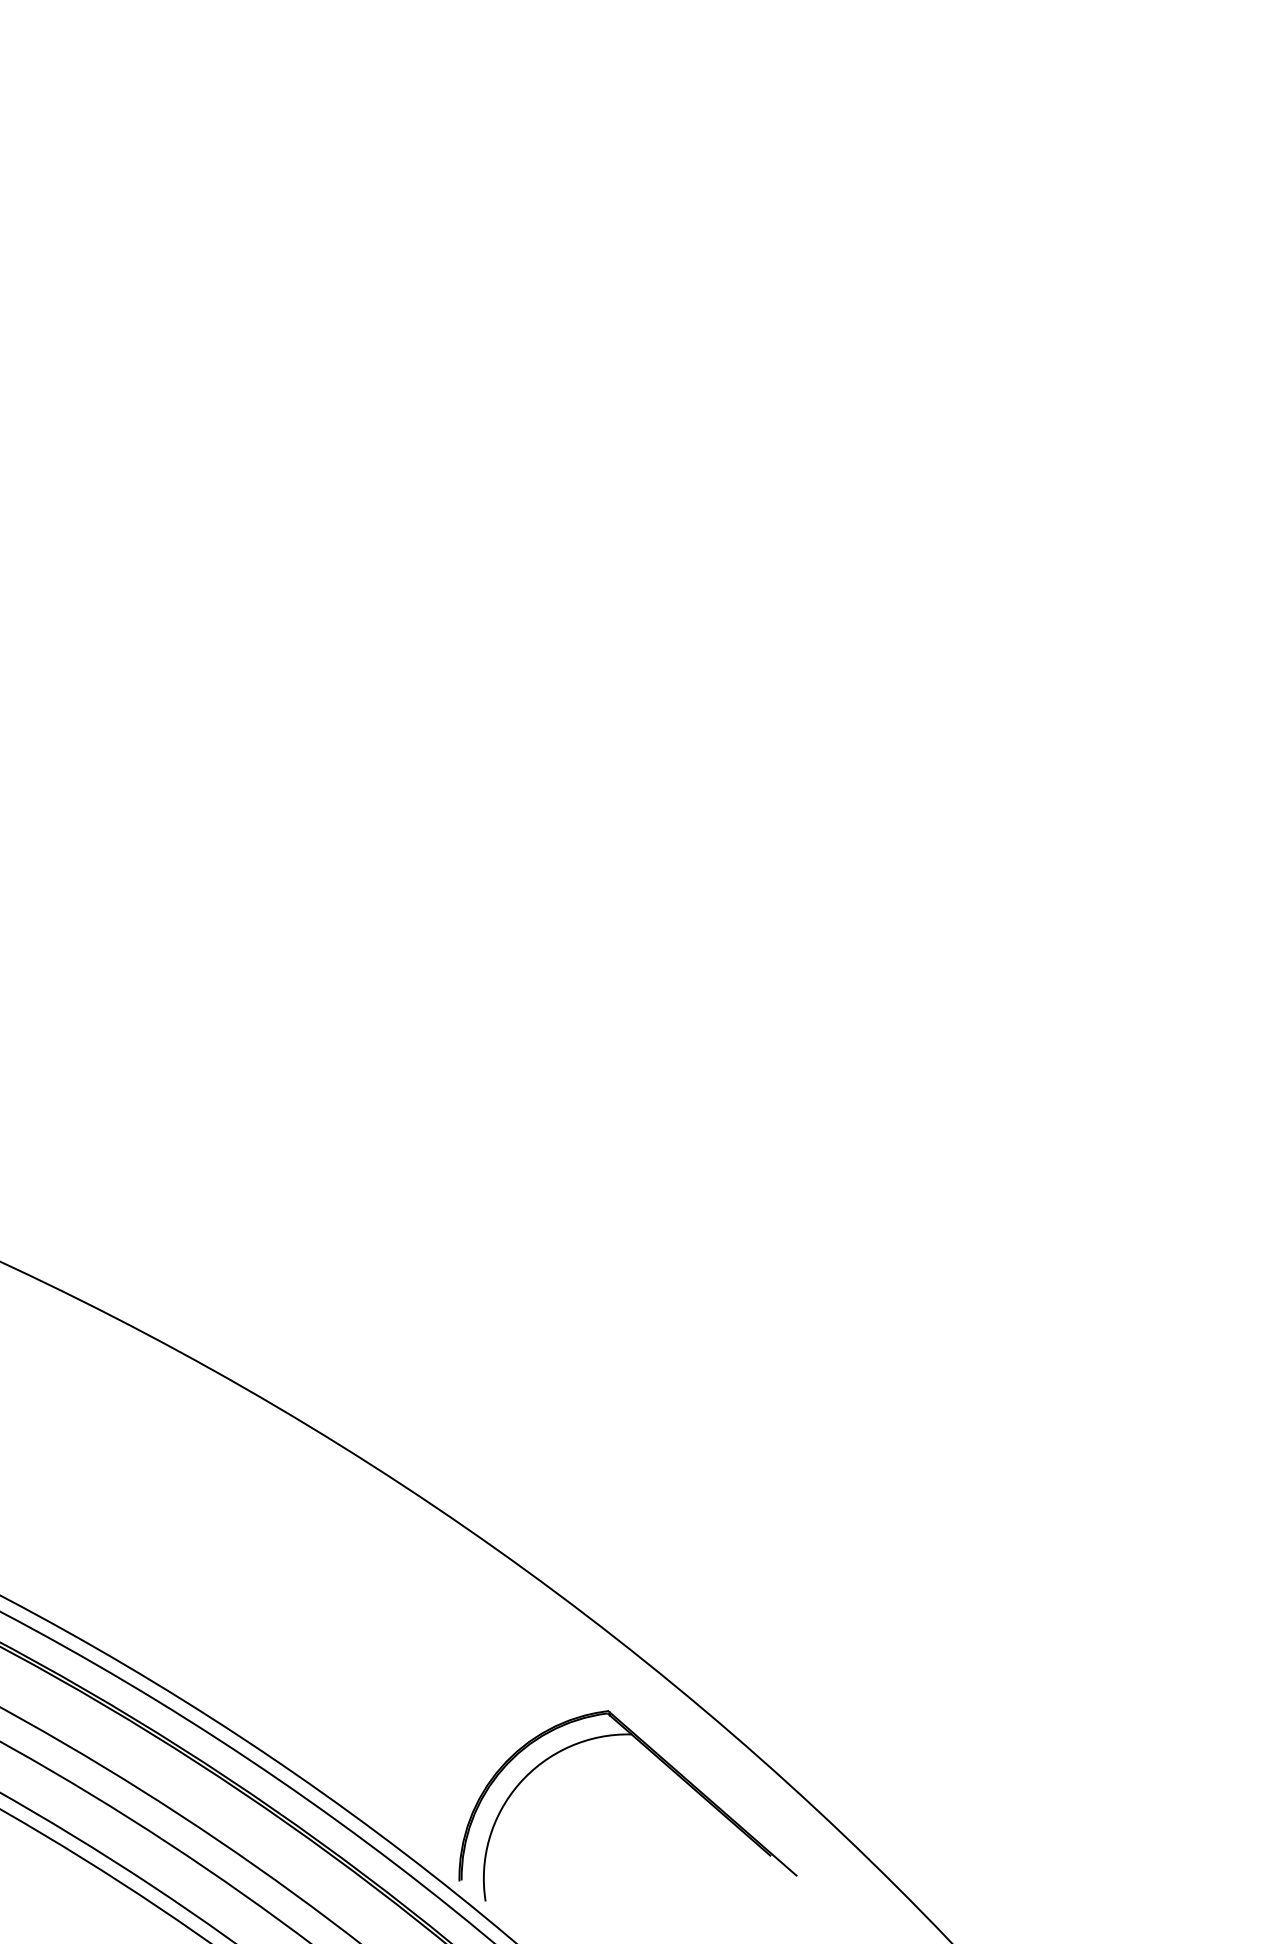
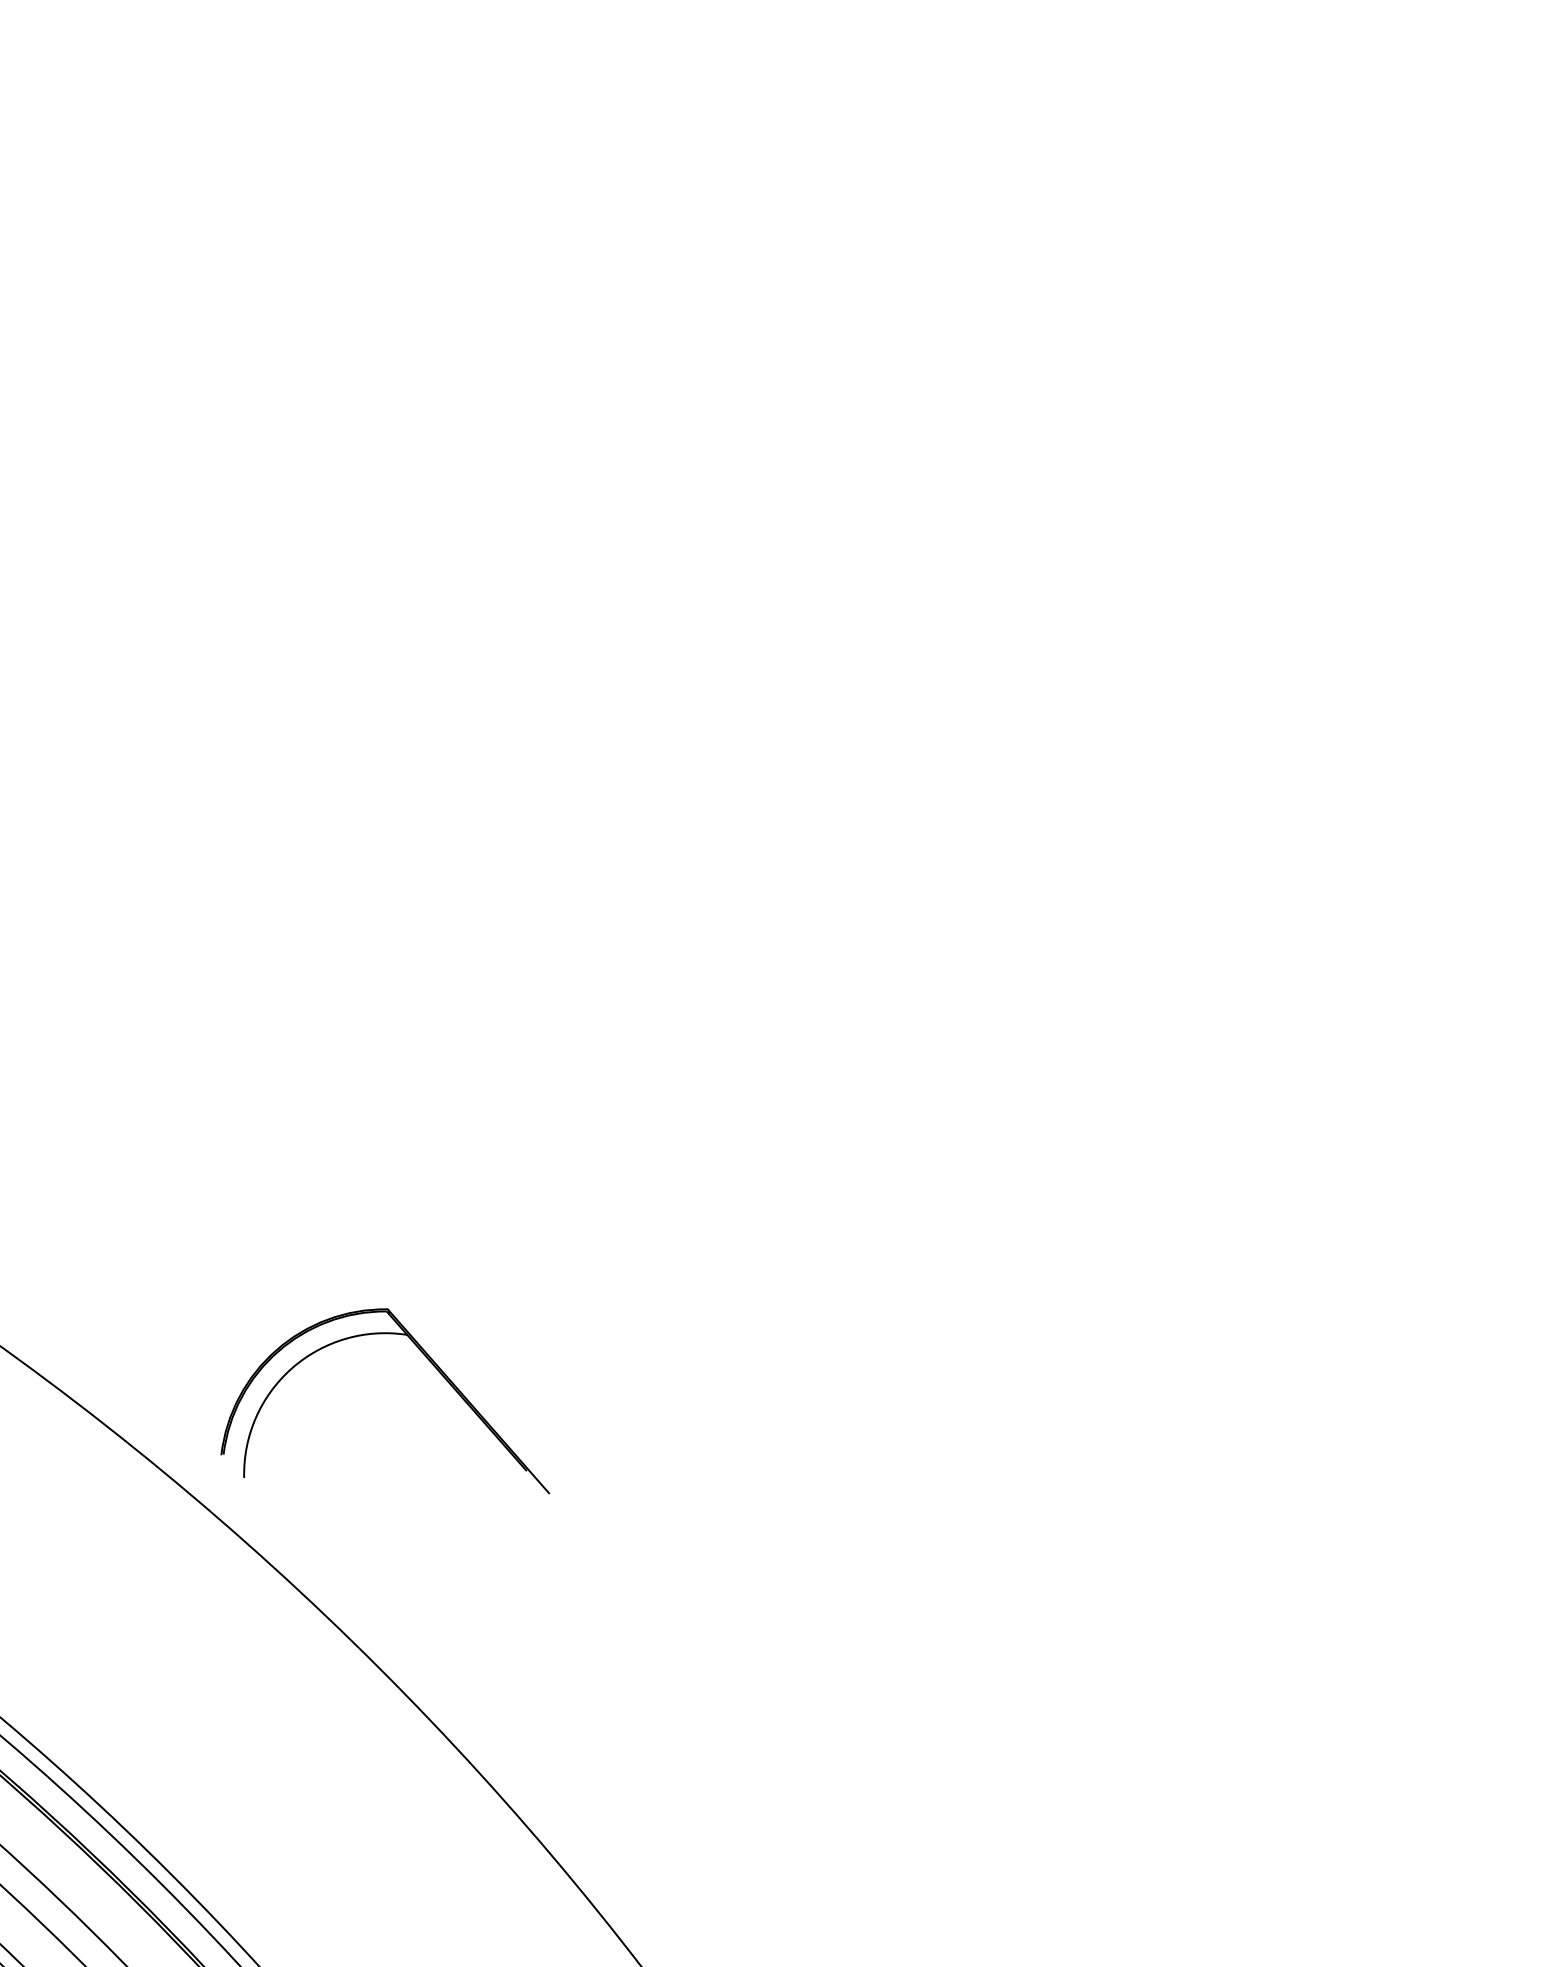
part: (661, 1761) -> (432, 1365), moved

